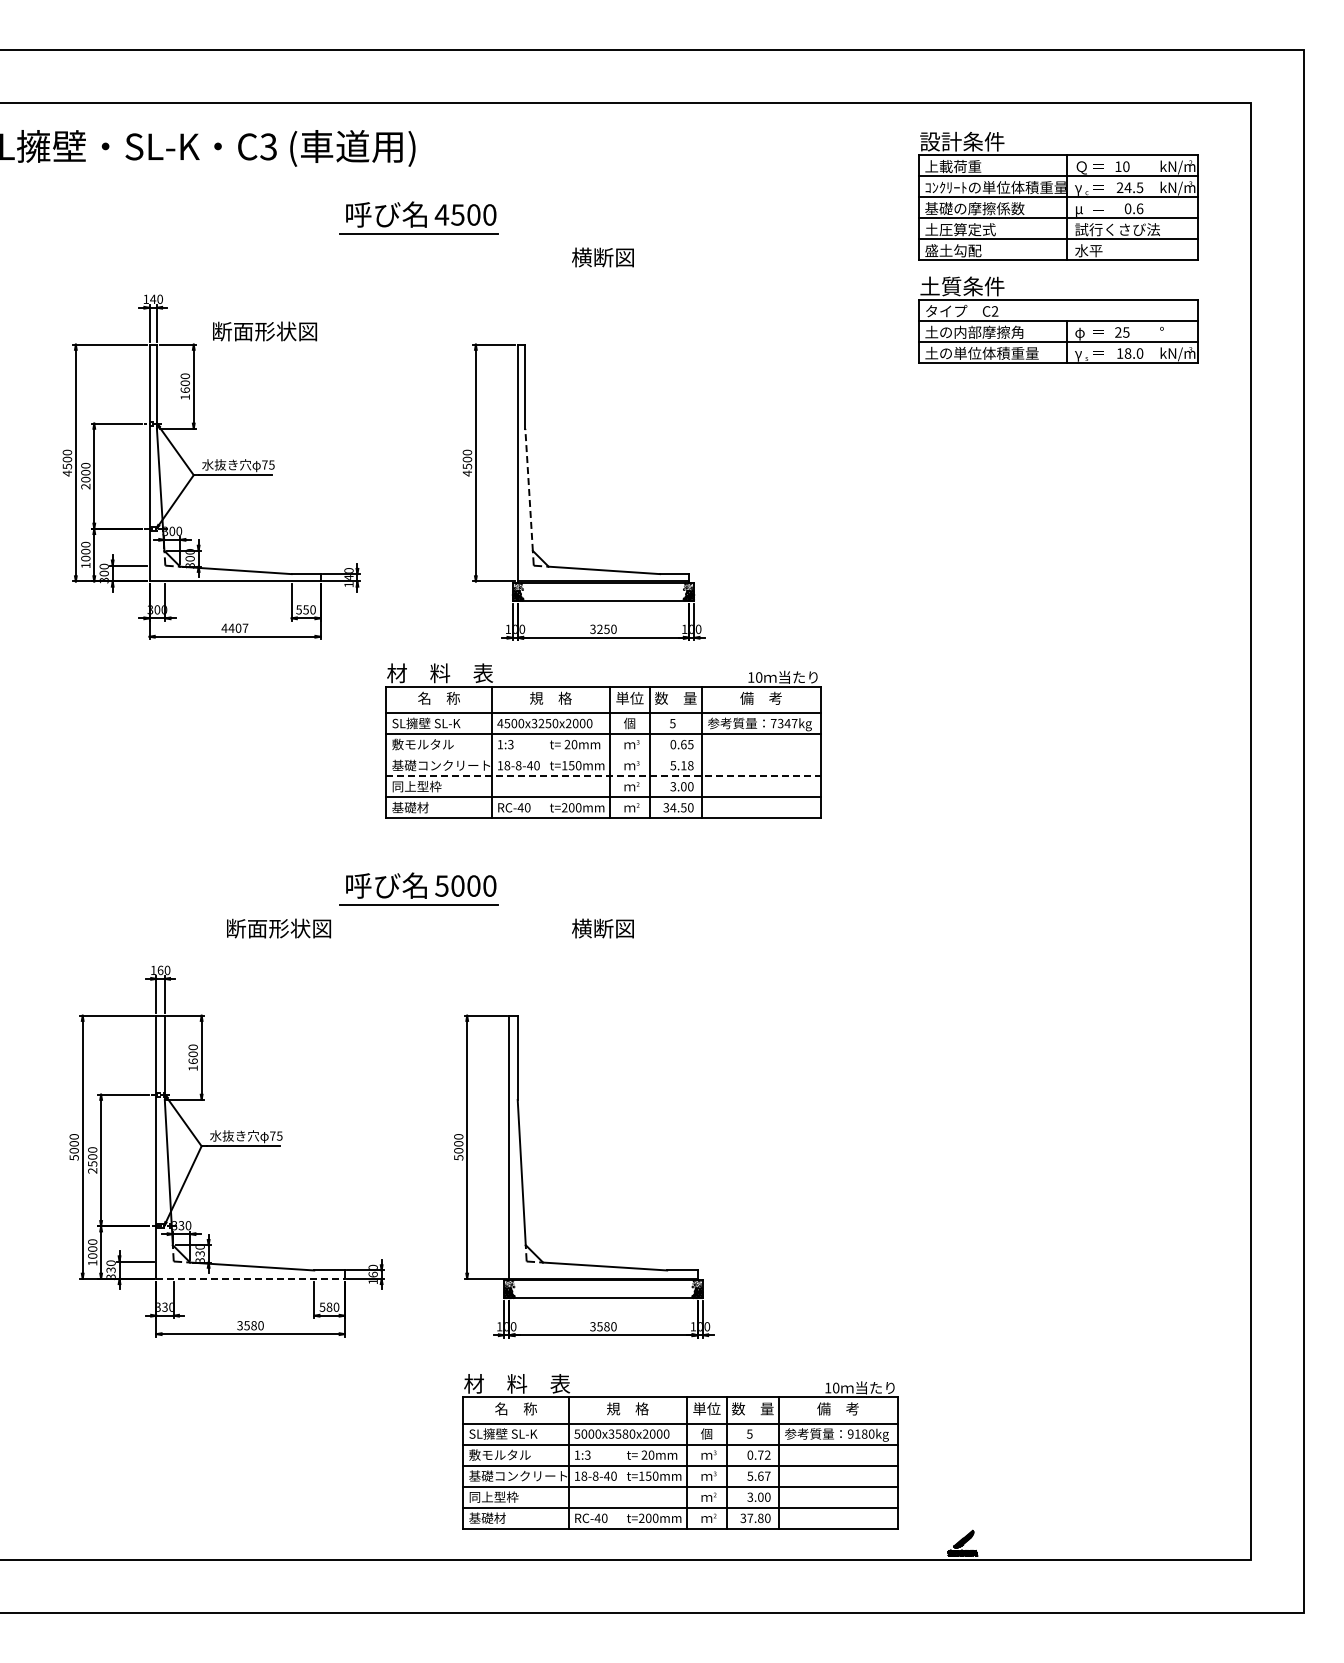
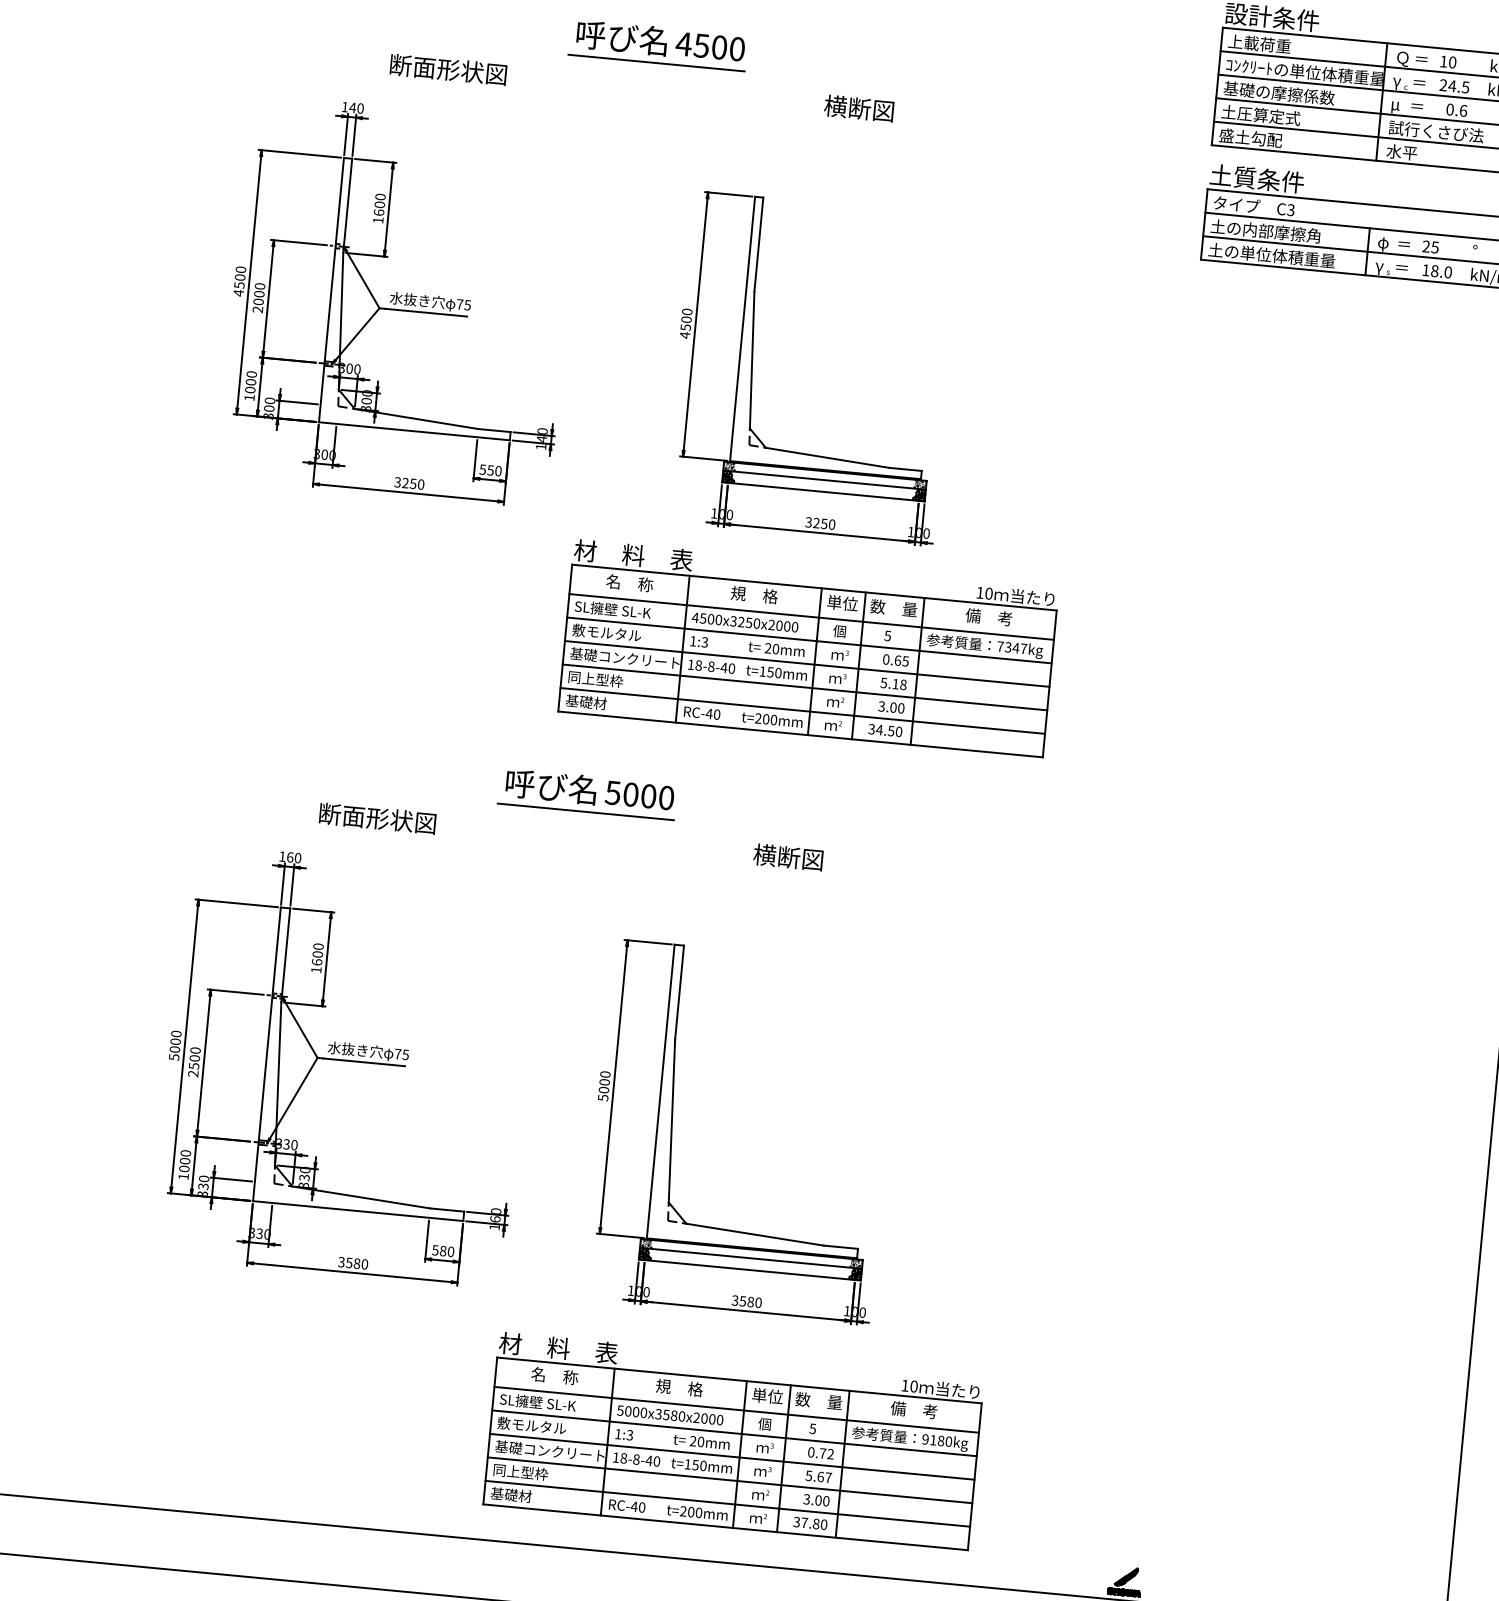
text: (994, 311) -> (1290, 210), C2 -> C3
text: (264, 331) -> (447, 69), moved
line: (529, 489) -> (752, 359), dashed -> solid
line: (603, 590) -> (824, 480), added
text: (234, 627) -> (408, 482), 4407 -> 3250
line: (603, 755) -> (807, 664), added
line: (604, 776) -> (806, 687), dashed -> solid
text: (278, 928) -> (377, 818), moved
line: (251, 1278) -> (359, 1210), dashed -> solid
line: (603, 1287) -> (751, 1257), added
part: (680, 1451) -> (733, 1440), moved

